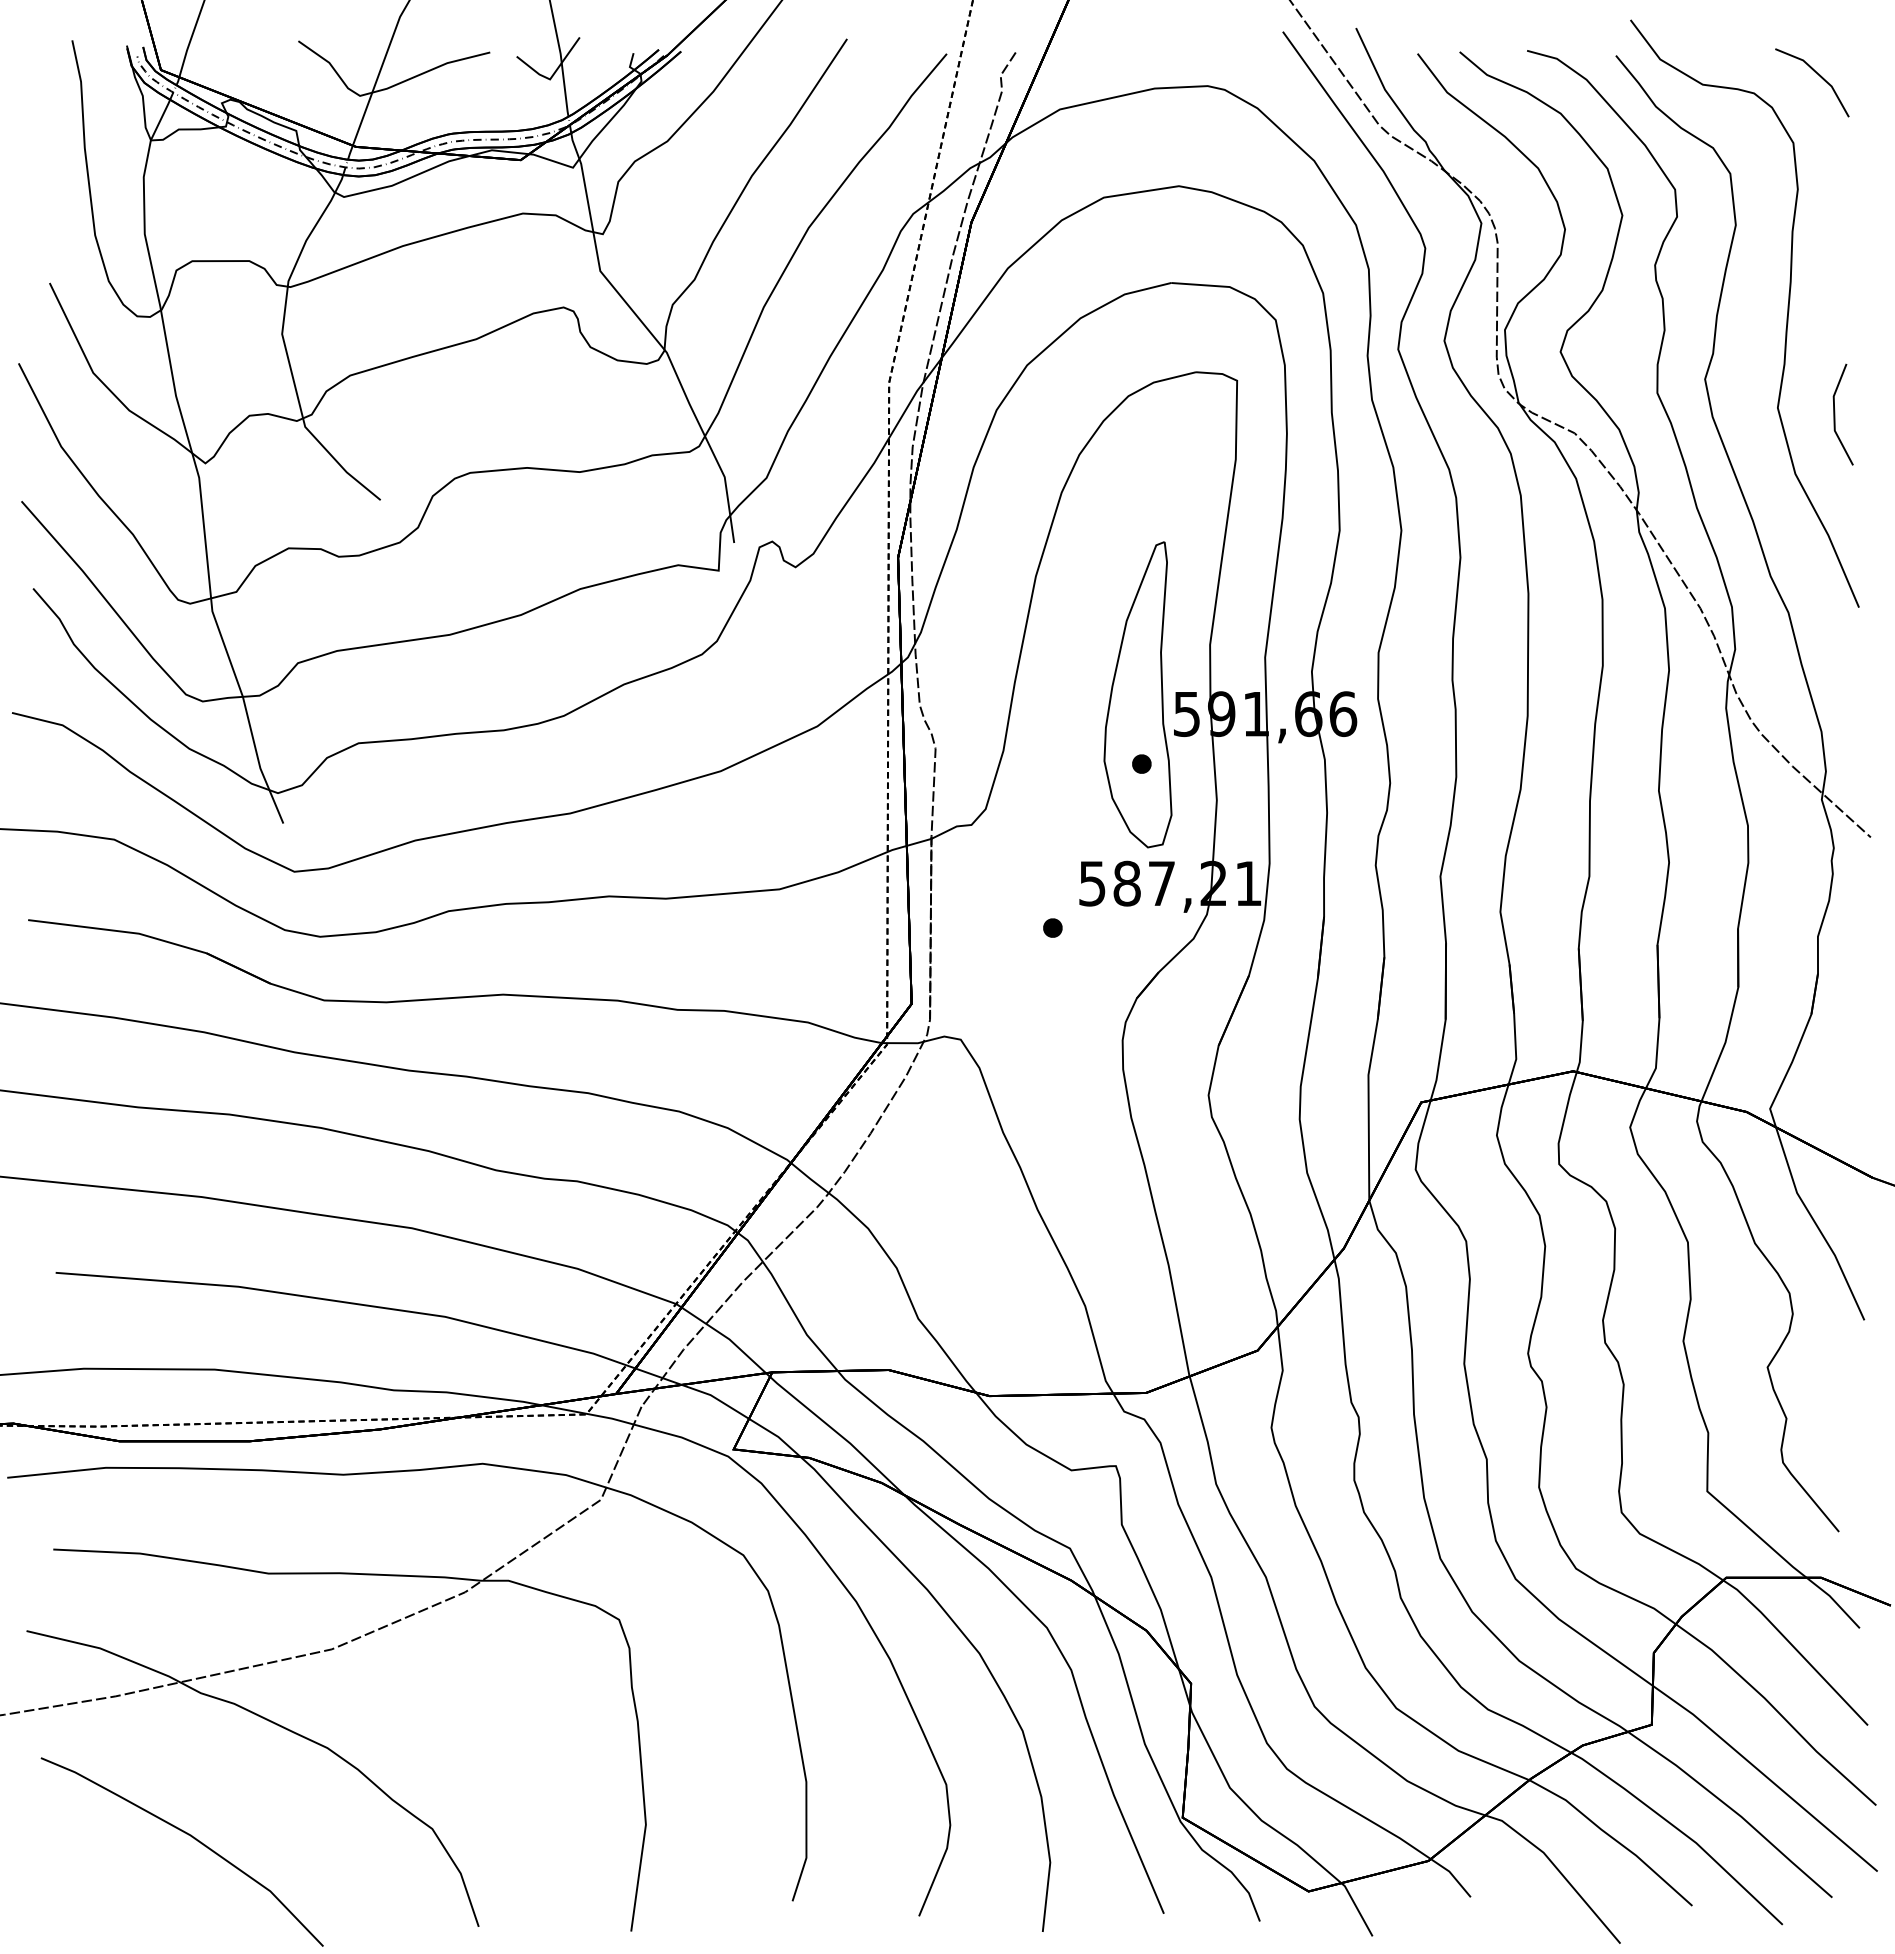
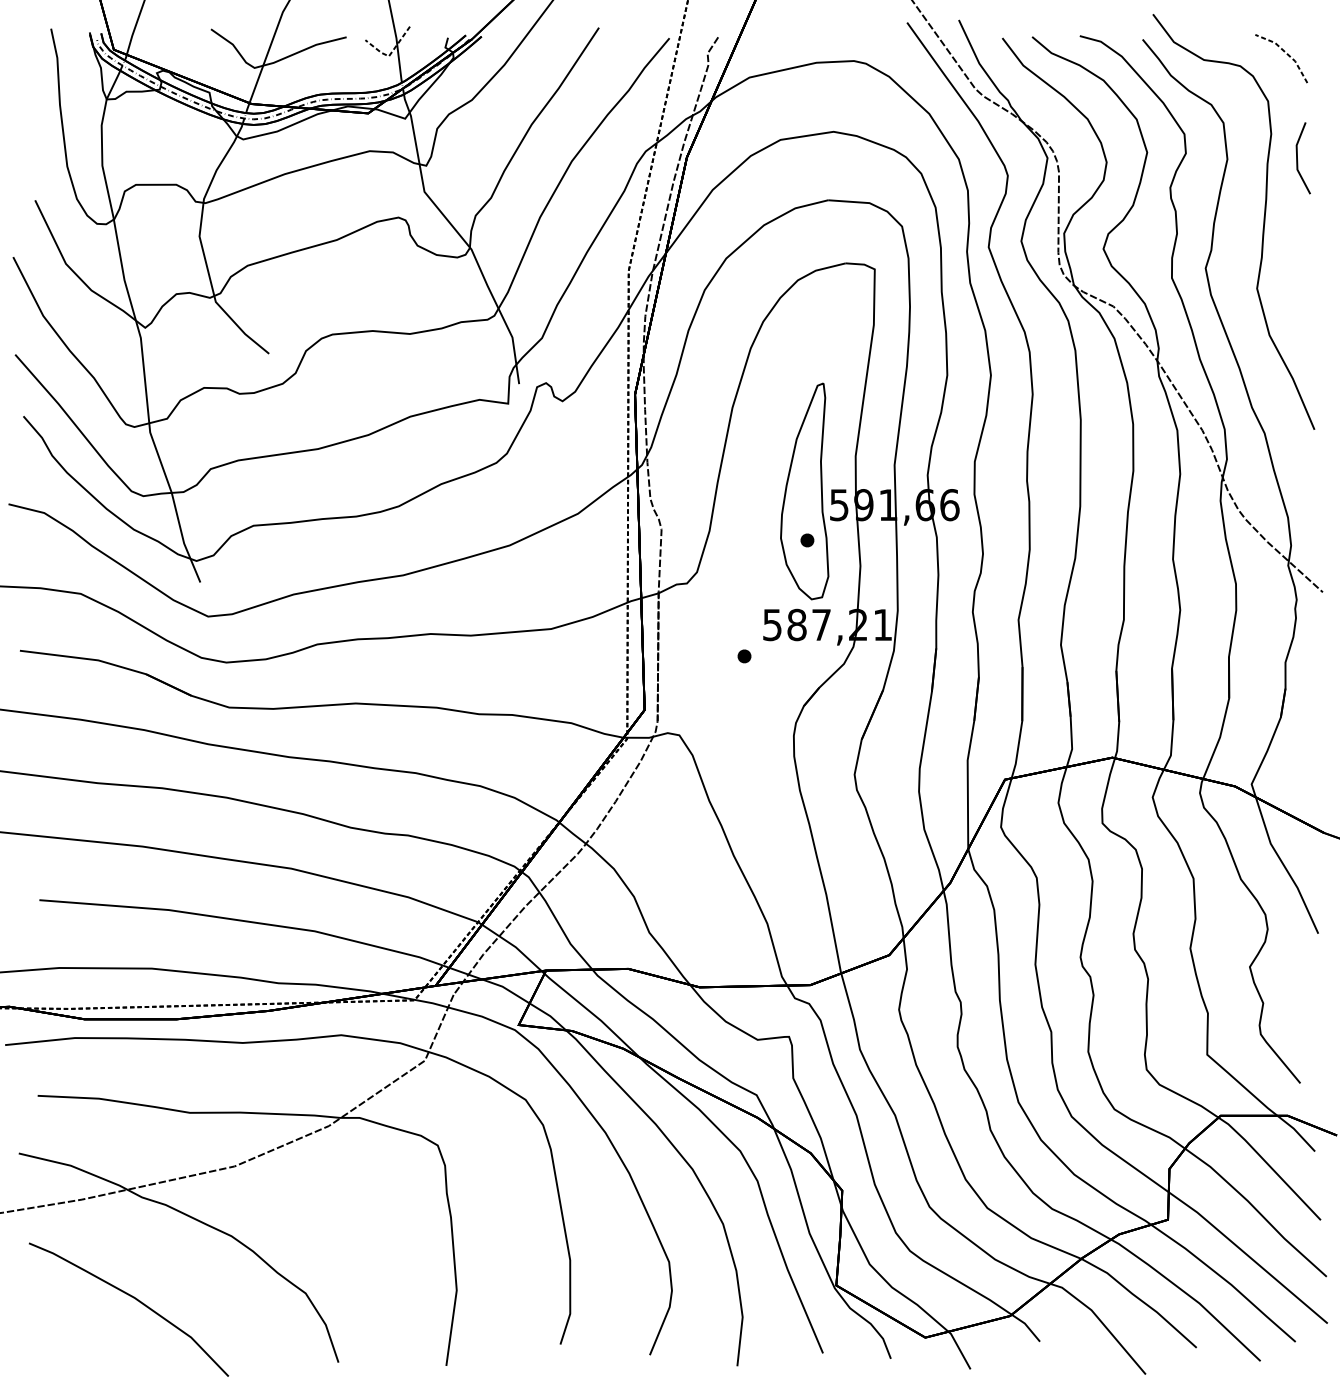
line: (1819, 75) -> (1286, 53), solid -> dashed
line: (552, 76) -> (390, 54), solid -> dashed
line: (1835, 414) -> (1297, 158), moved

